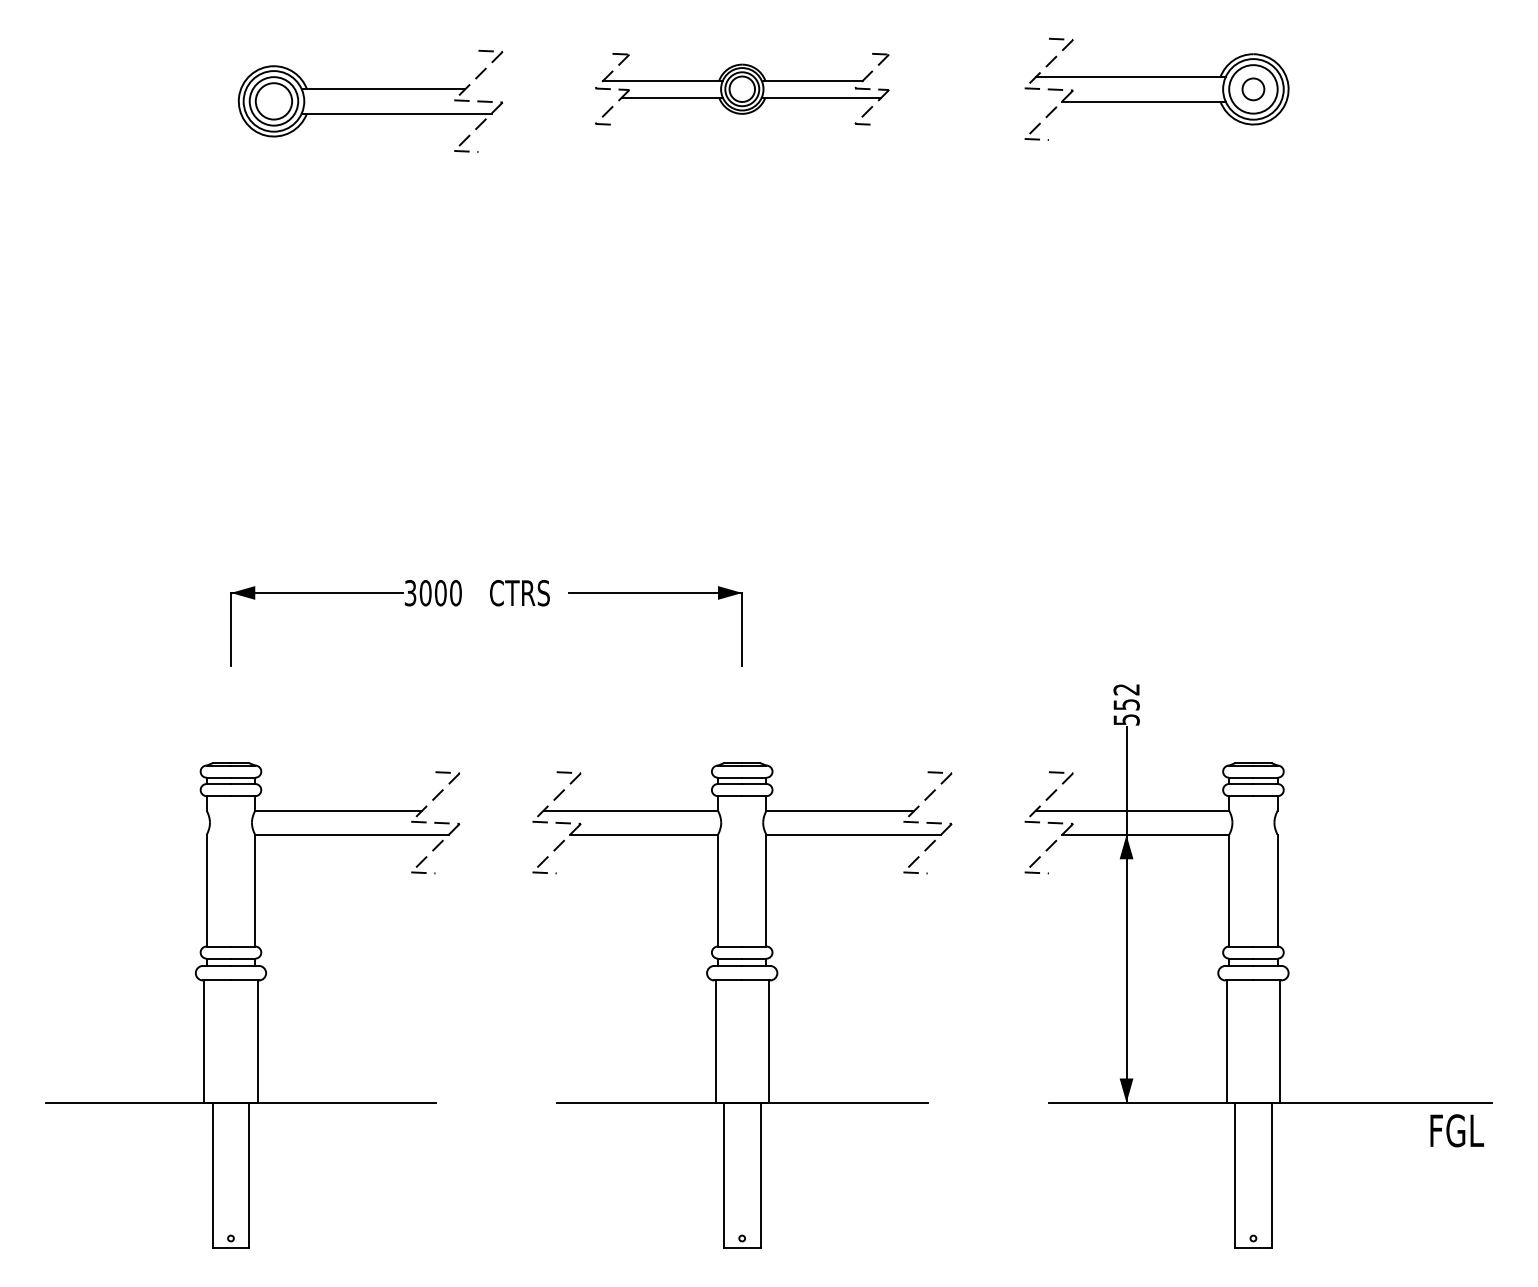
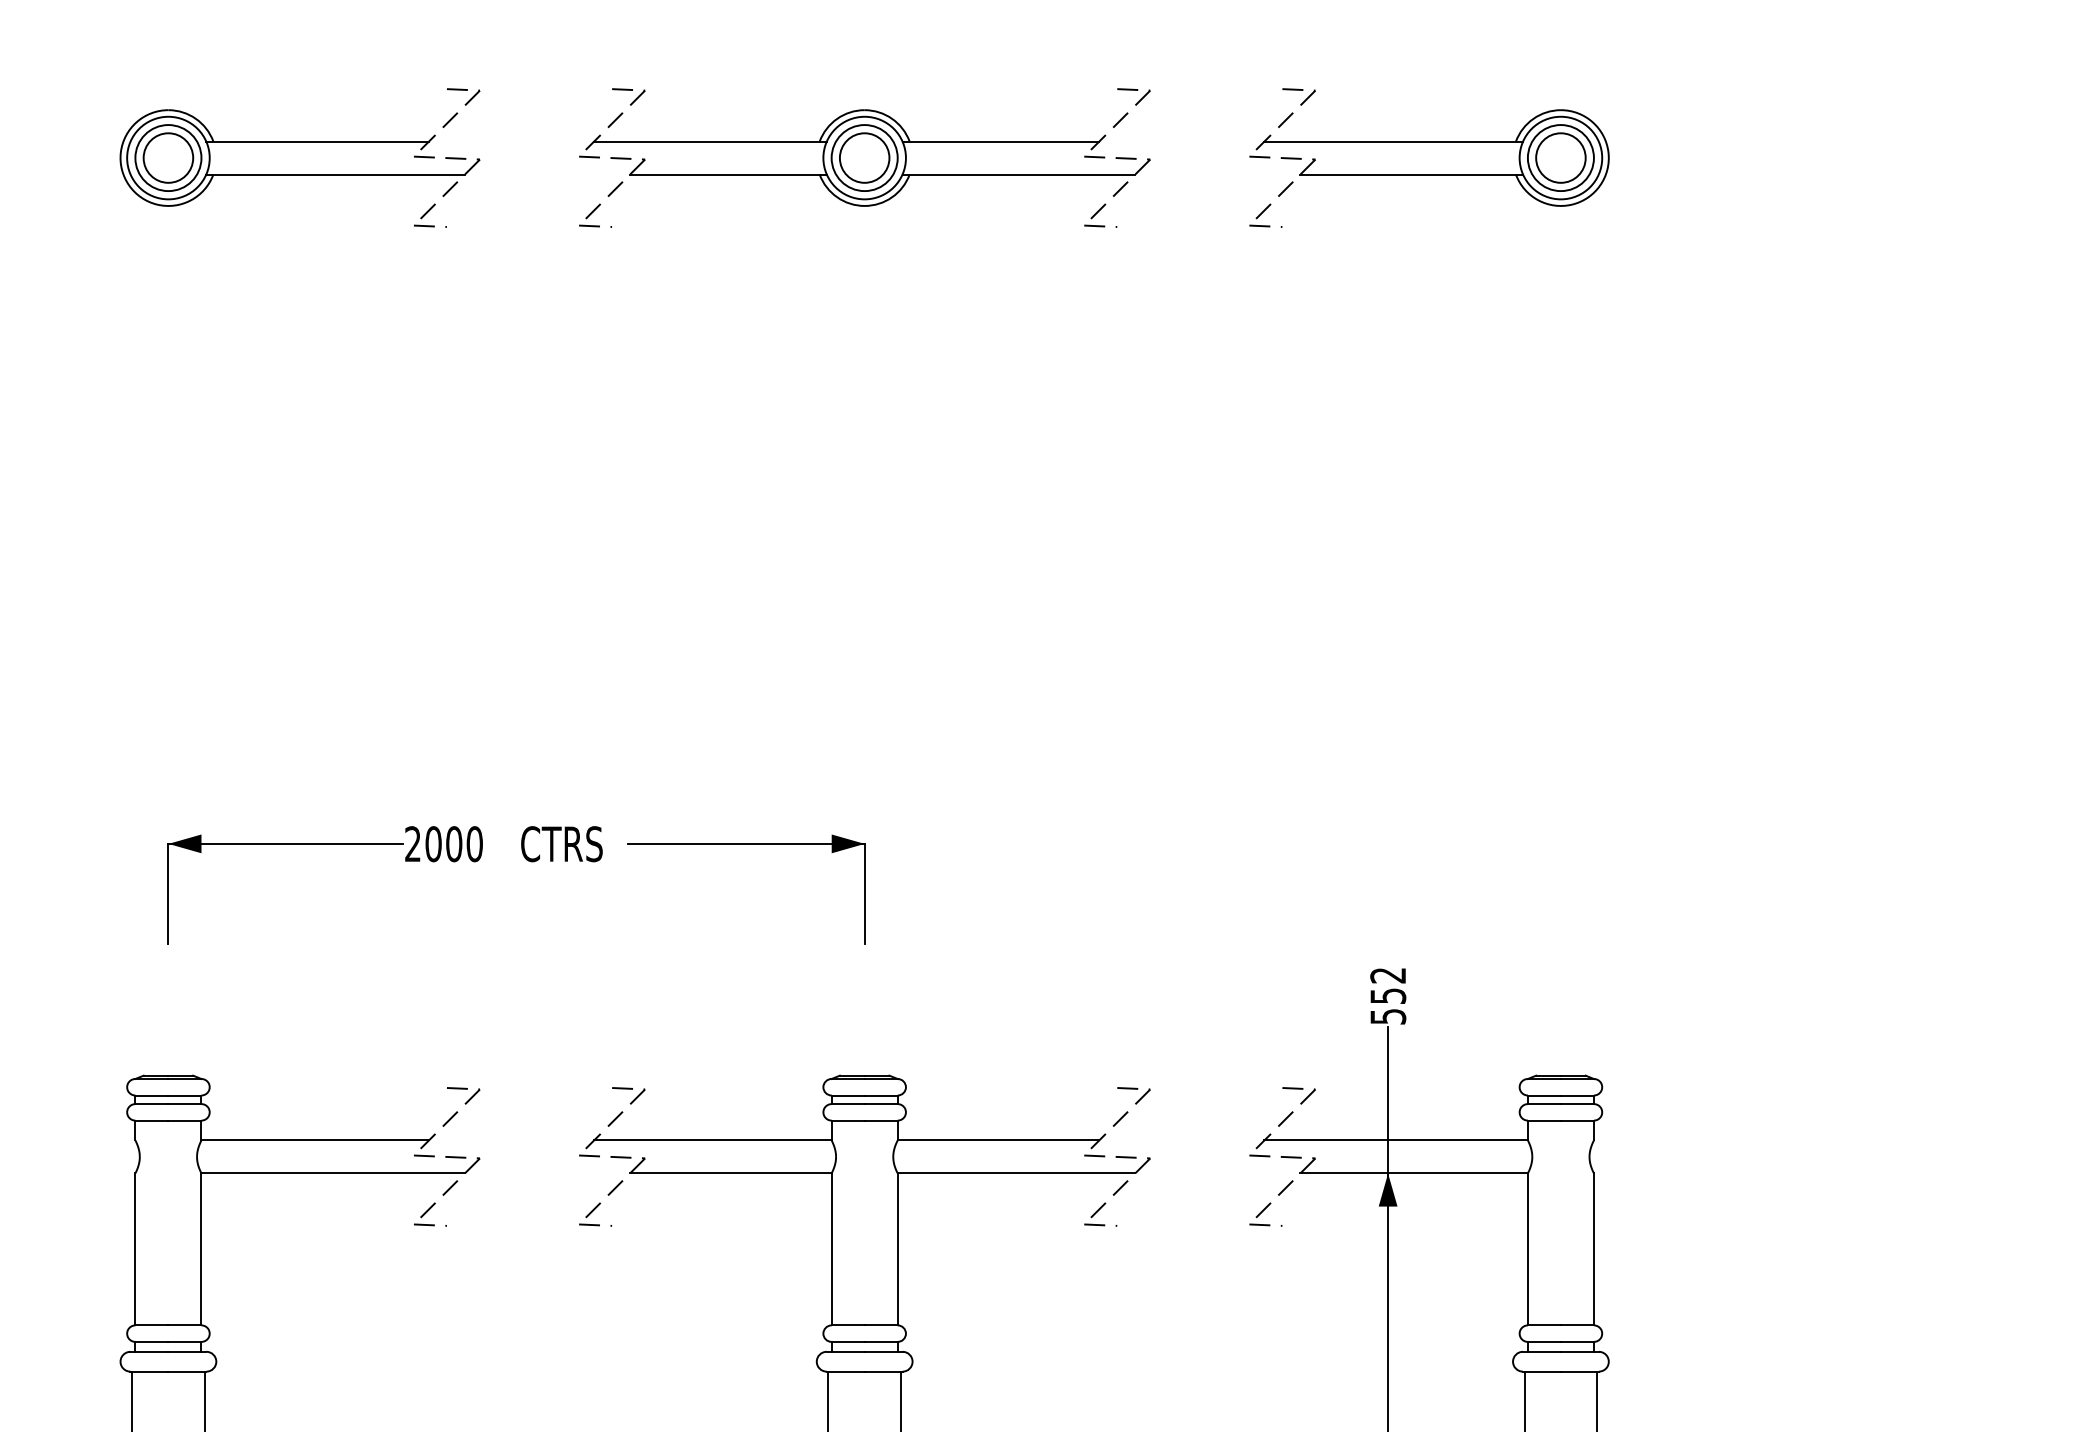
part: (742, 88) -> (865, 156), size x1.43
part: (370, 89) -> (299, 141), moved
circle: (1253, 89) -> (1561, 158), size x1.67
text: (410, 593) -> (412, 844), 3000 -> 2000

